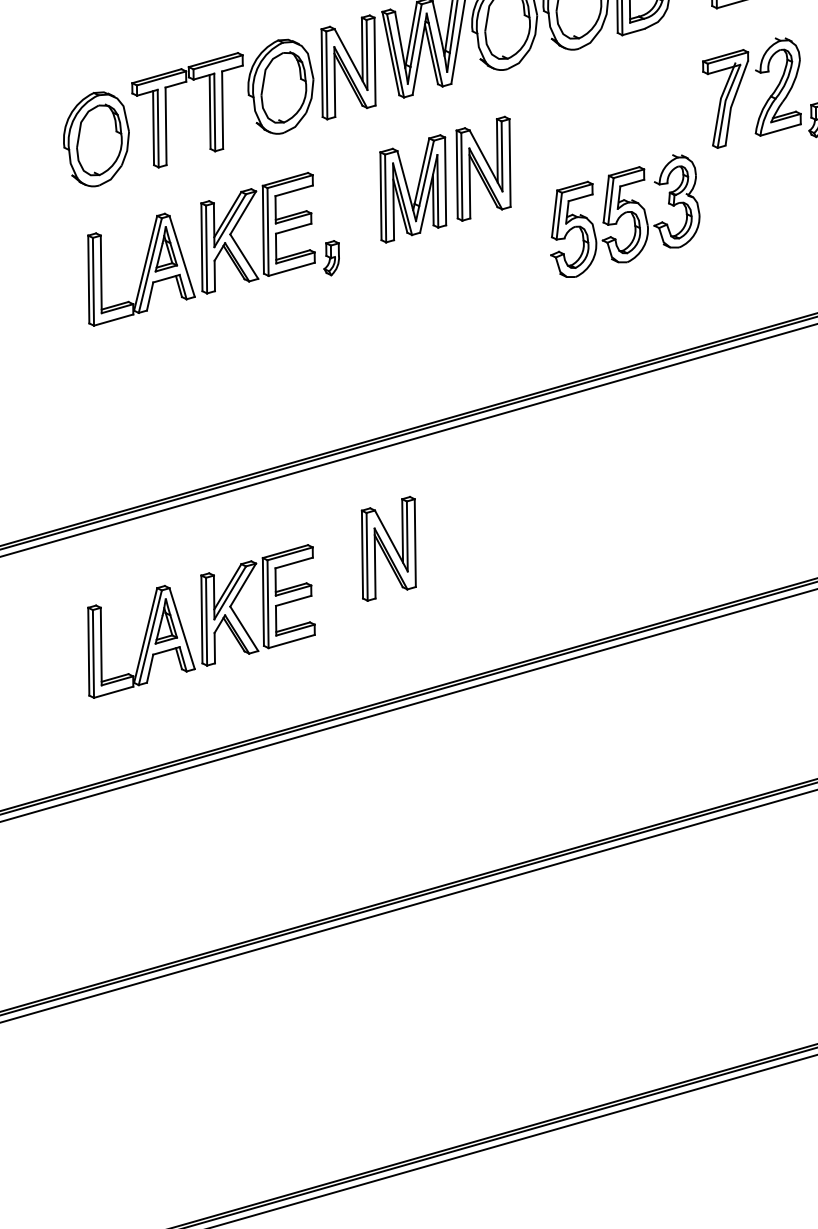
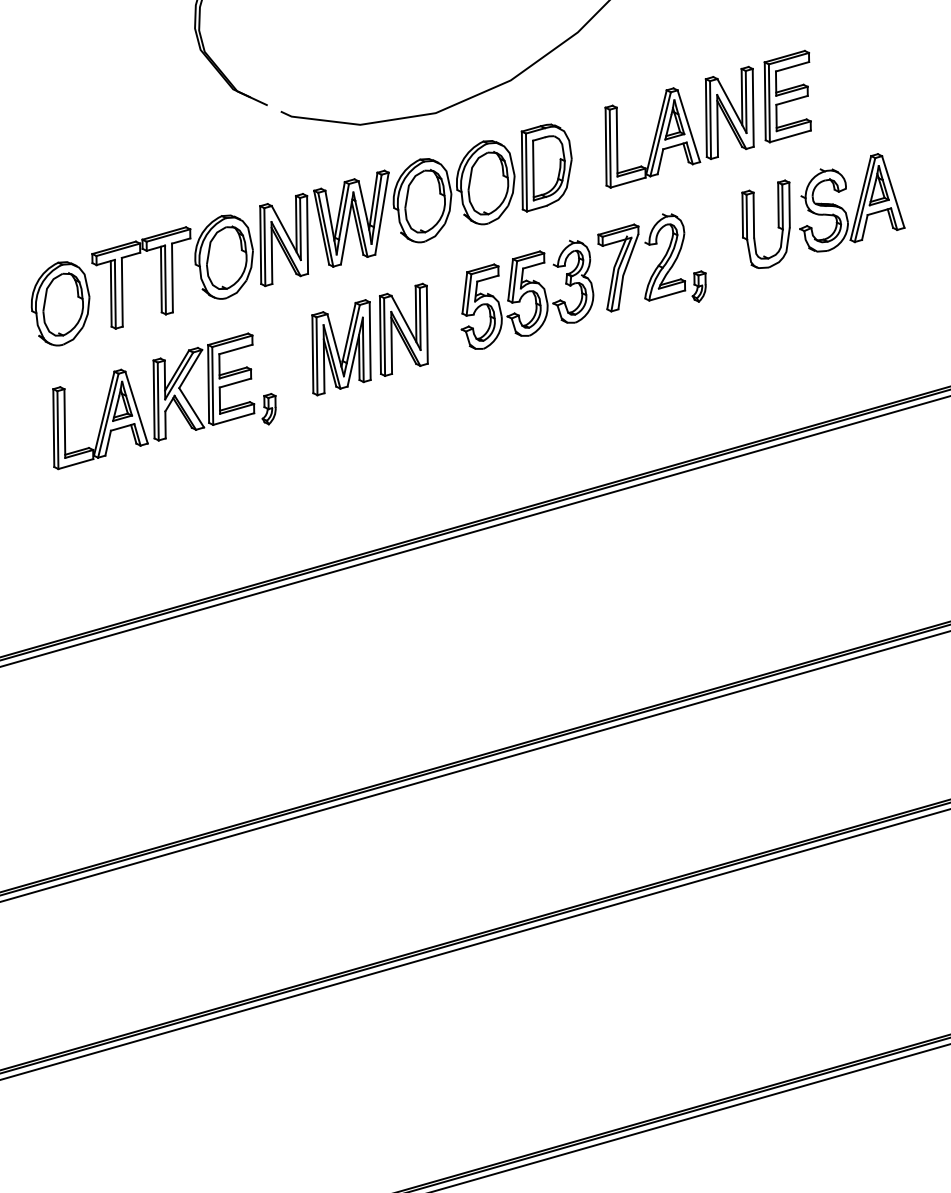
part: (625, 215) -> (527, 294), moved
part: (388, 548) -> (319, 666), removed
part: (201, 621) -> (153, 731), removed

